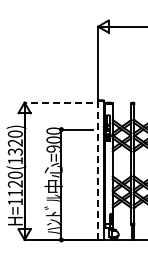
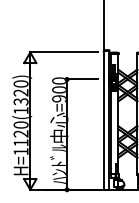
line: (58, 102) -> (64, 52), dashed -> solid
line: (98, 170) -> (104, 120), dashed -> solid

